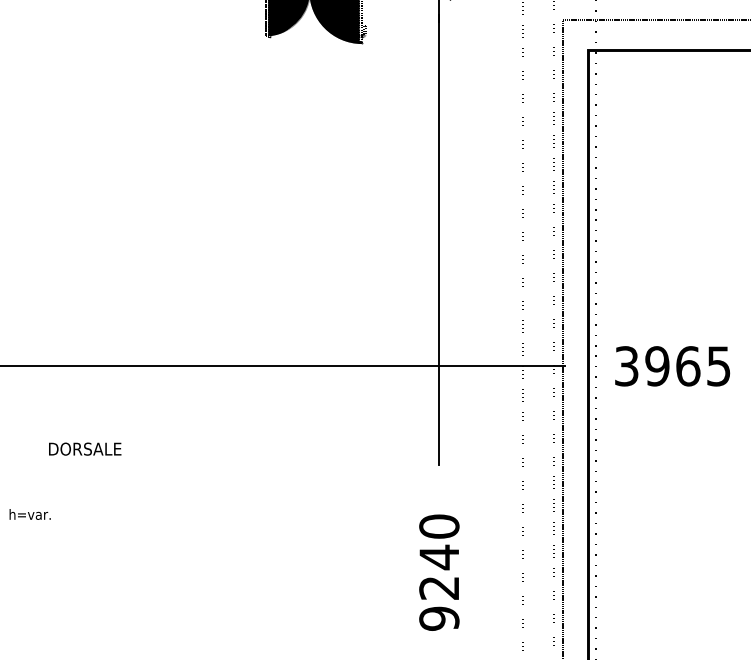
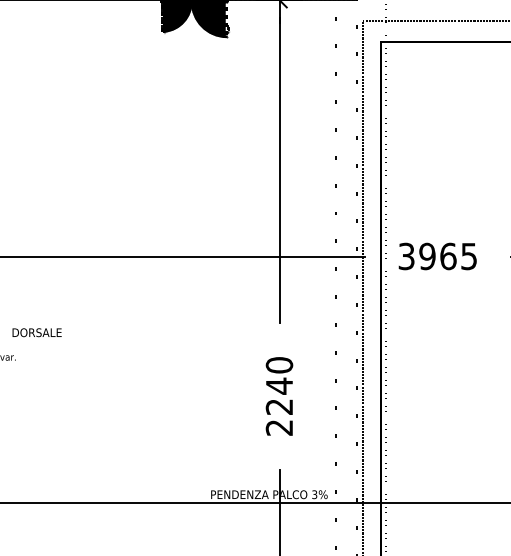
text: (84, 448) -> (36, 332), moved
text: (439, 618) -> (279, 427), 9240 -> 2240

